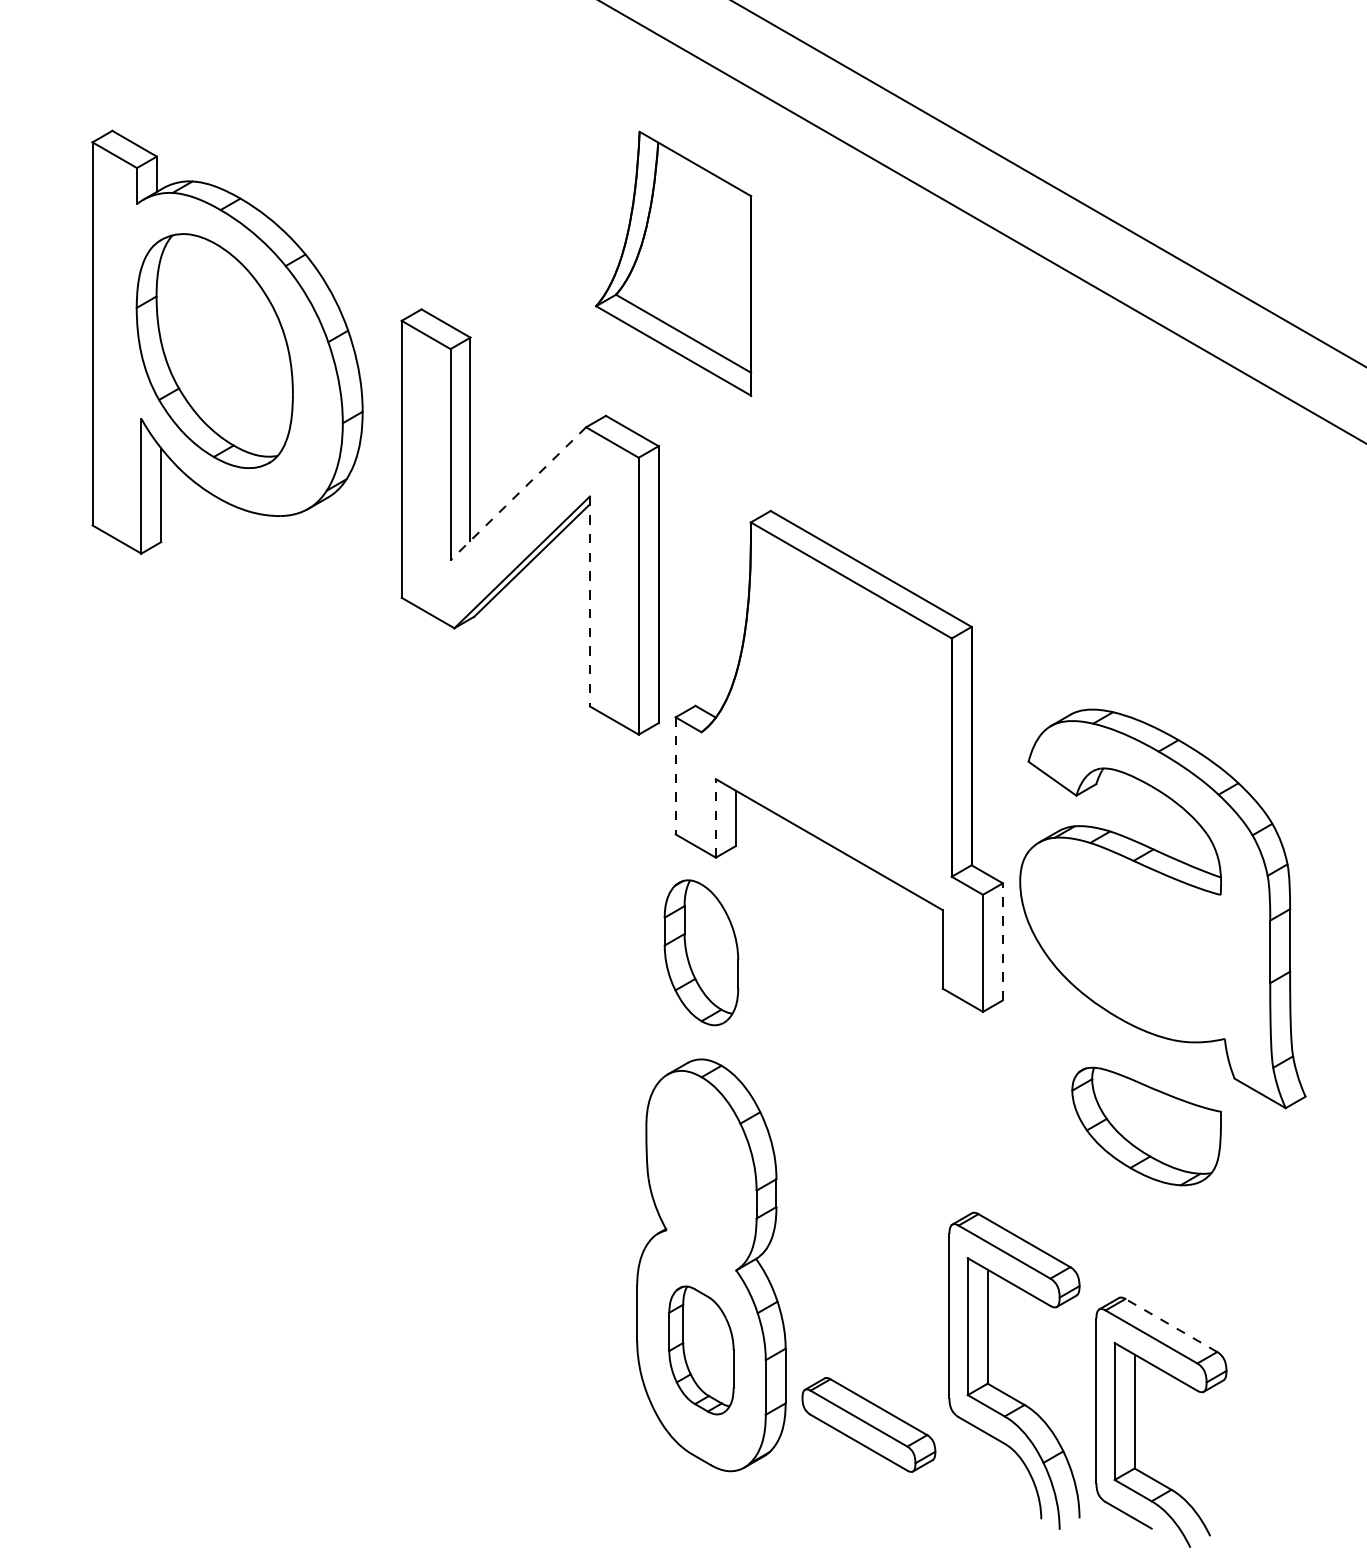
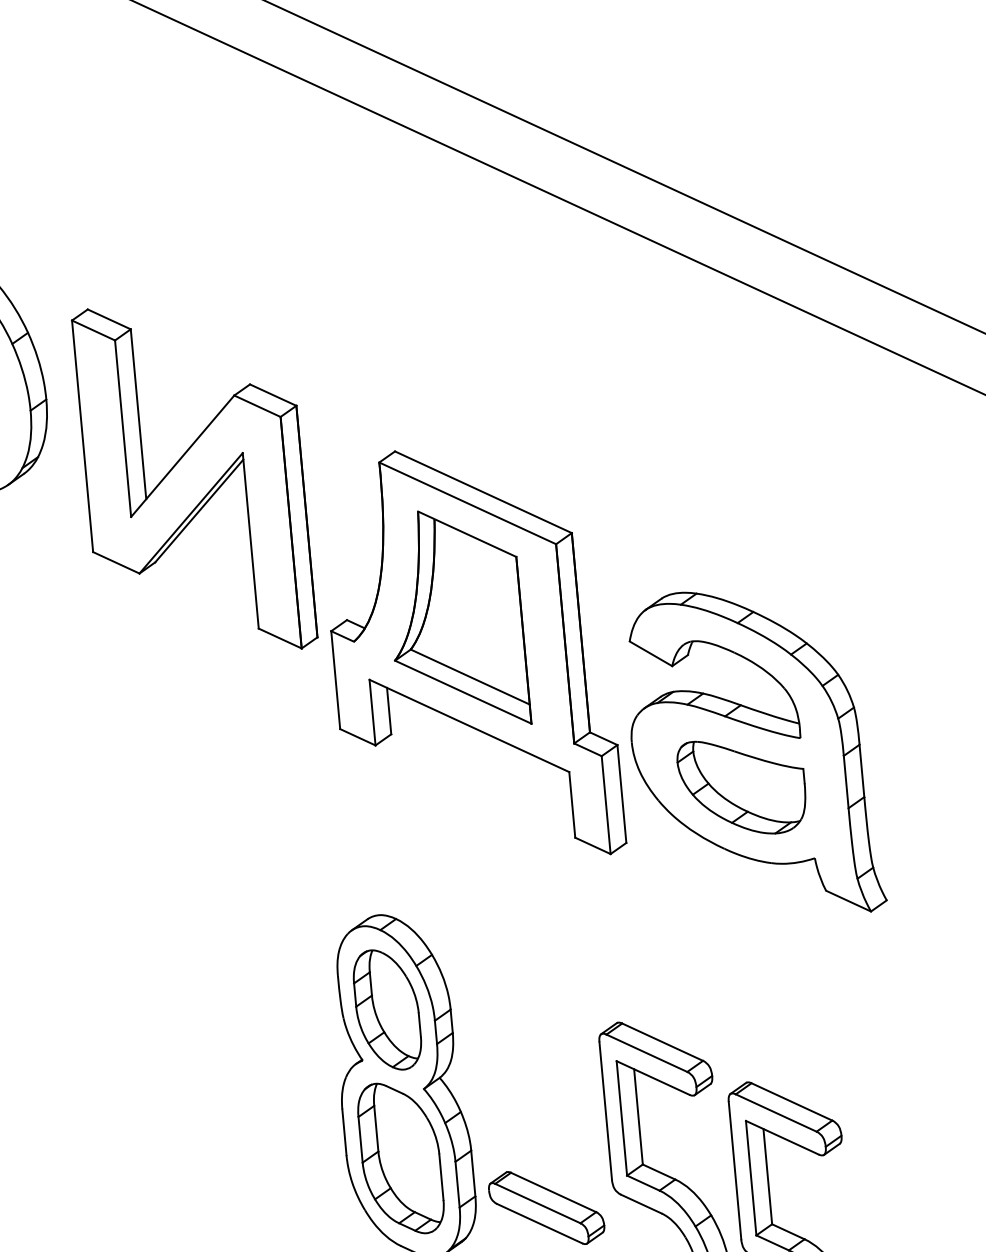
part: (673, 263) -> (456, 619), moved
line: (518, 493) -> (182, 456), dashed -> solid
line: (589, 601) -> (250, 540), dashed -> solid
line: (675, 775) -> (335, 679), dashed -> solid
line: (715, 817) -> (372, 711), dashed -> solid
line: (1002, 941) -> (621, 793), dashed -> solid
part: (701, 952) -> (387, 1009), moved
part: (1146, 1126) -> (742, 786), moved
line: (1170, 1325) -> (791, 1101), dashed -> solid
part: (701, 1350) -> (401, 1158), size x1.43

